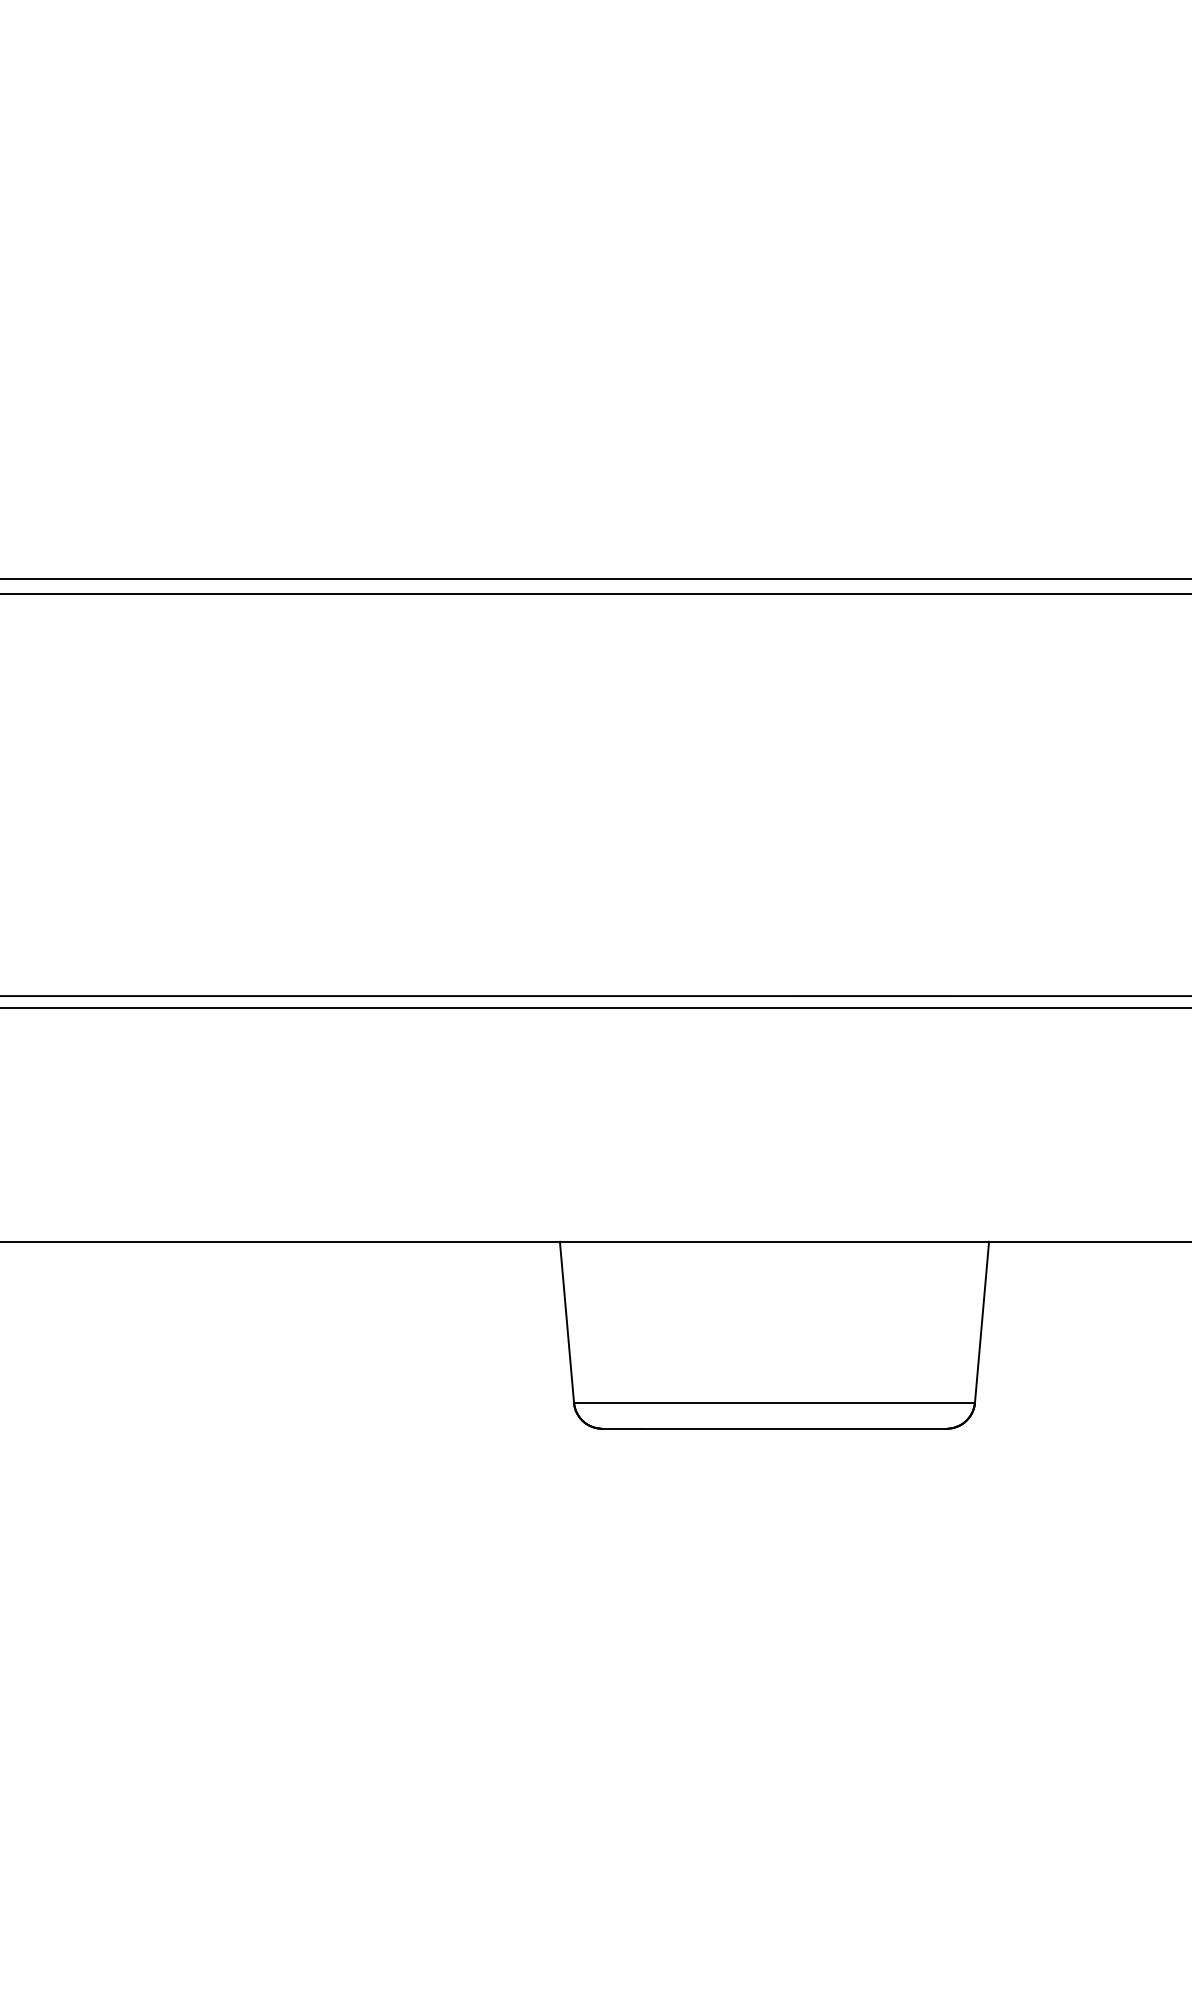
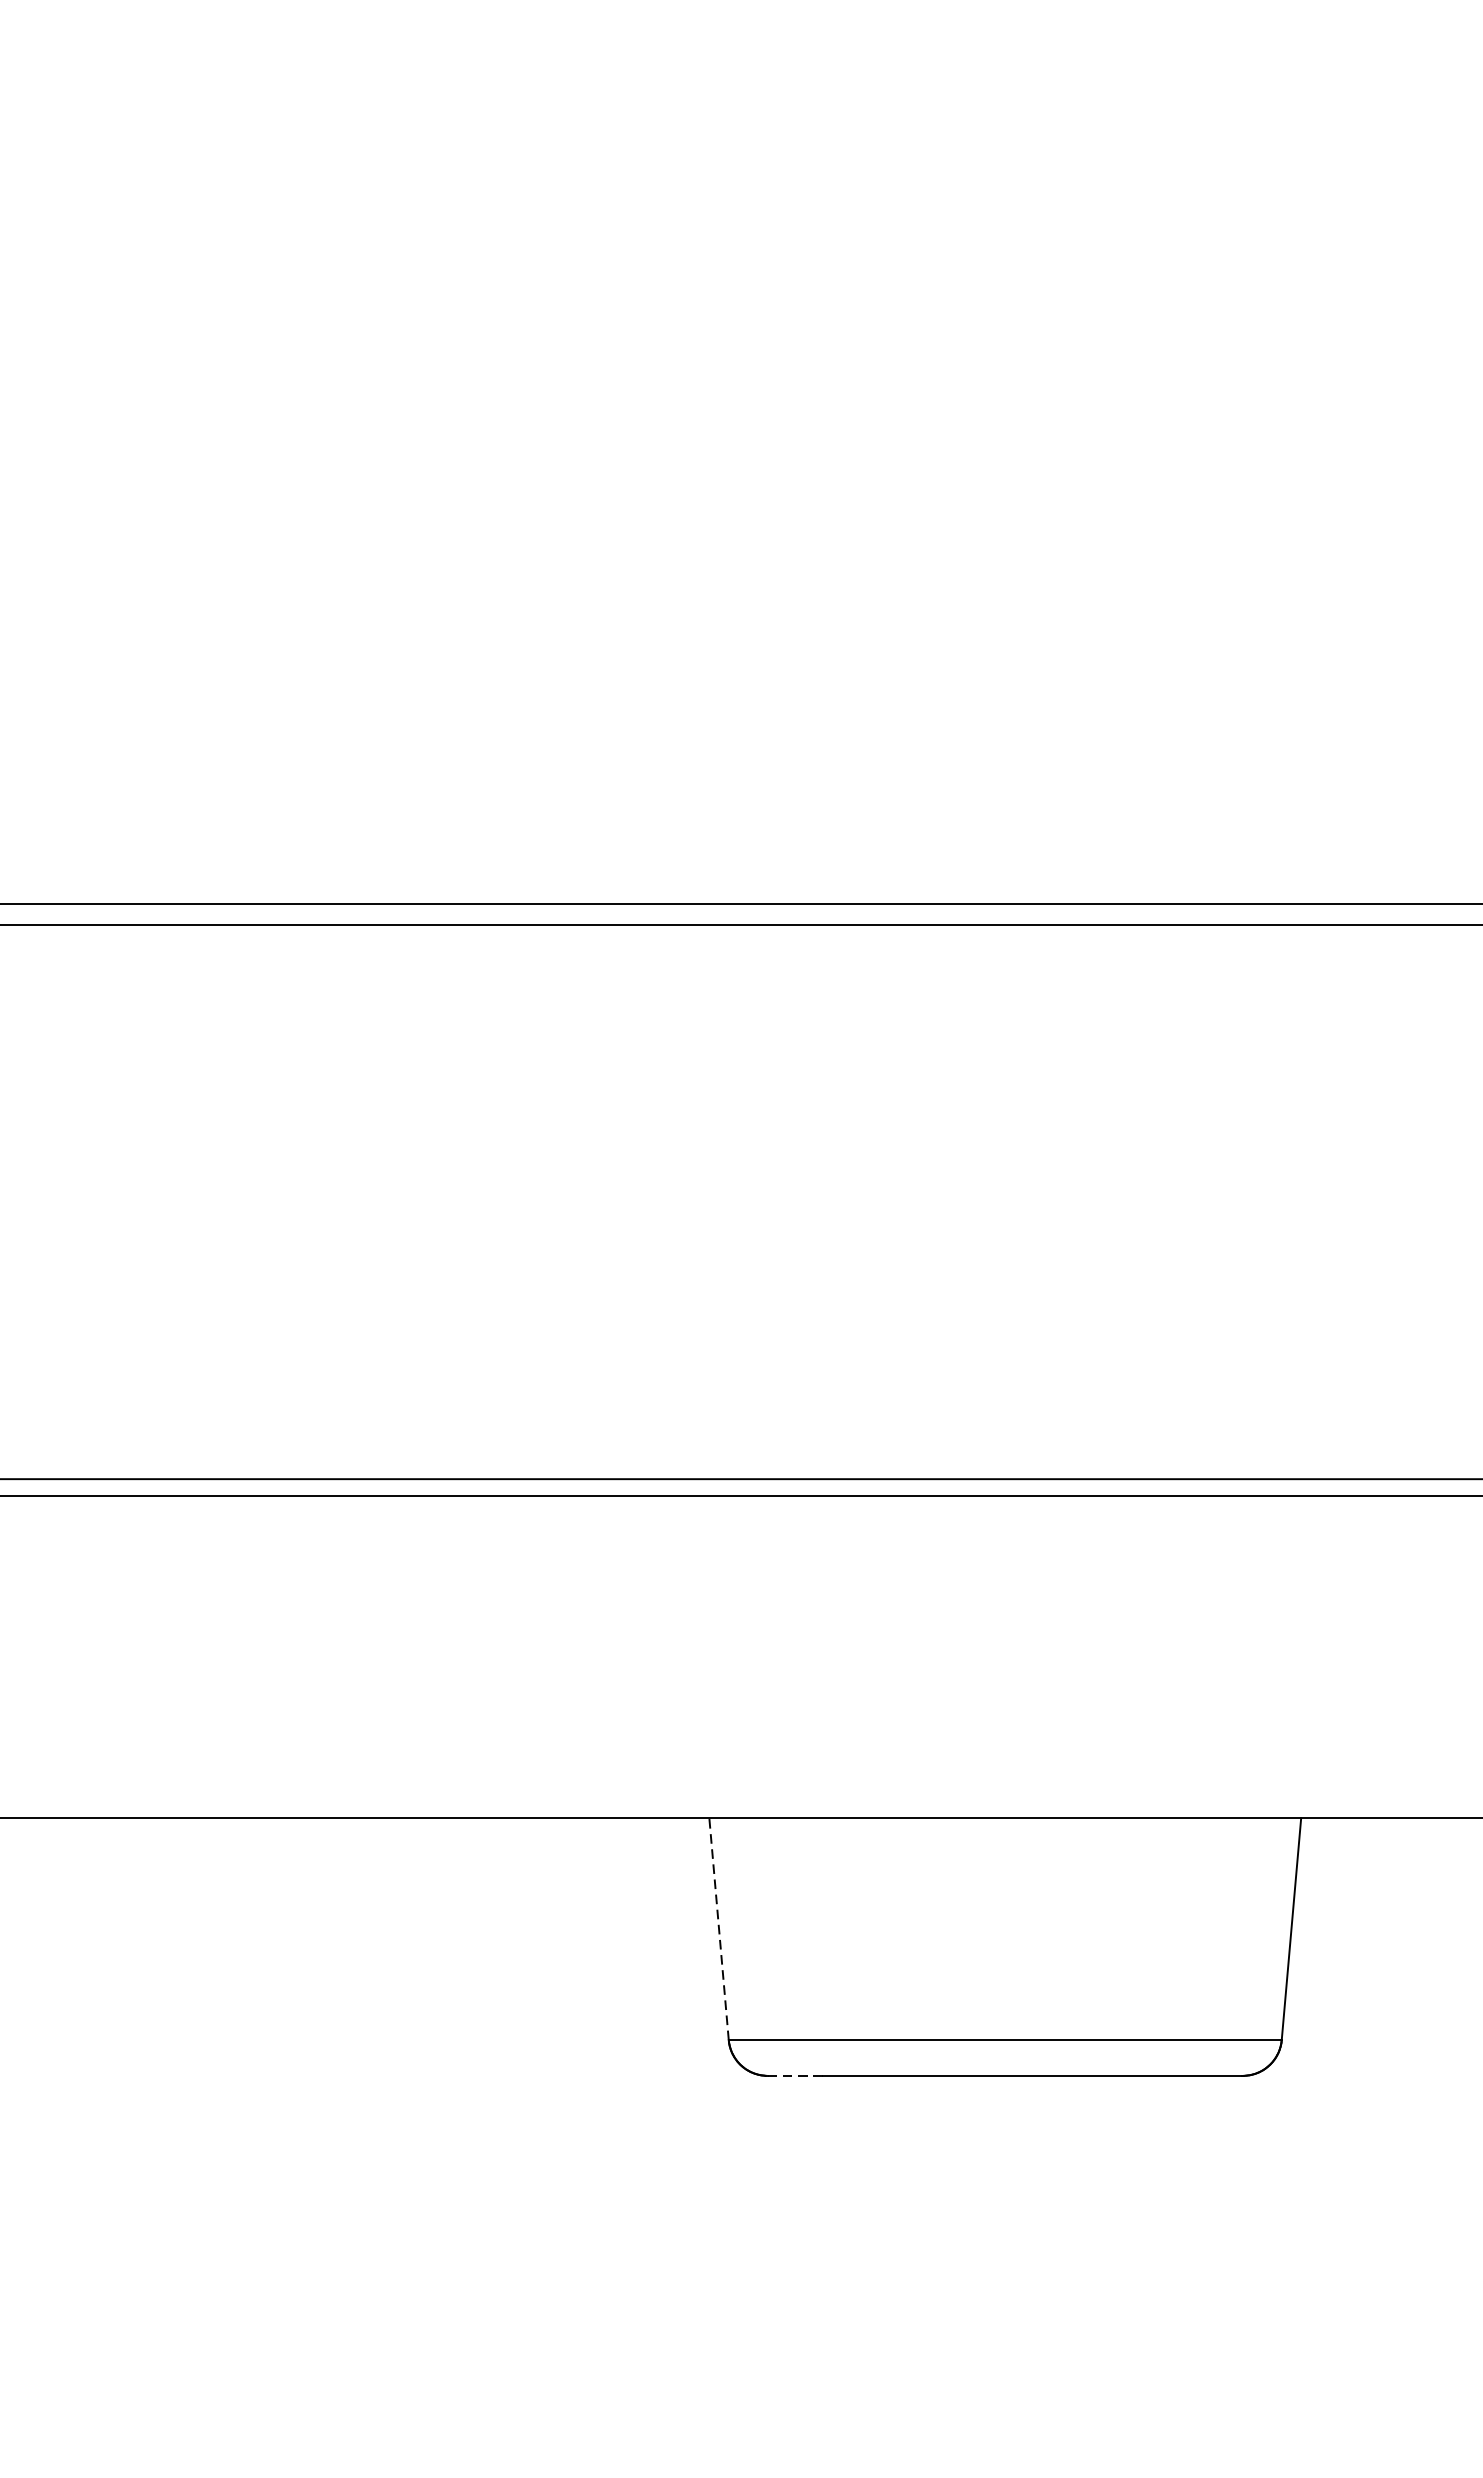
line: (566, 1322) -> (718, 1929), solid -> dashed
line: (622, 1428) -> (795, 2075), solid -> dashed

